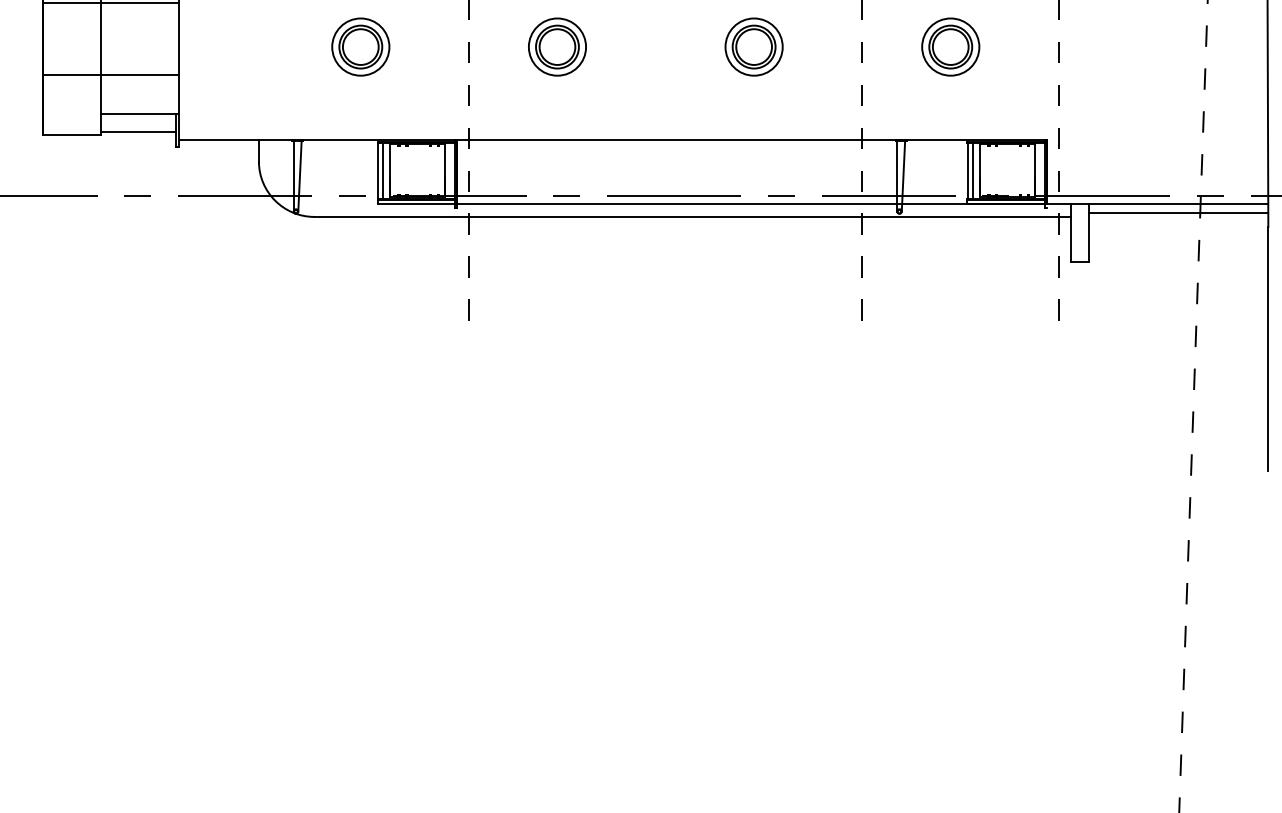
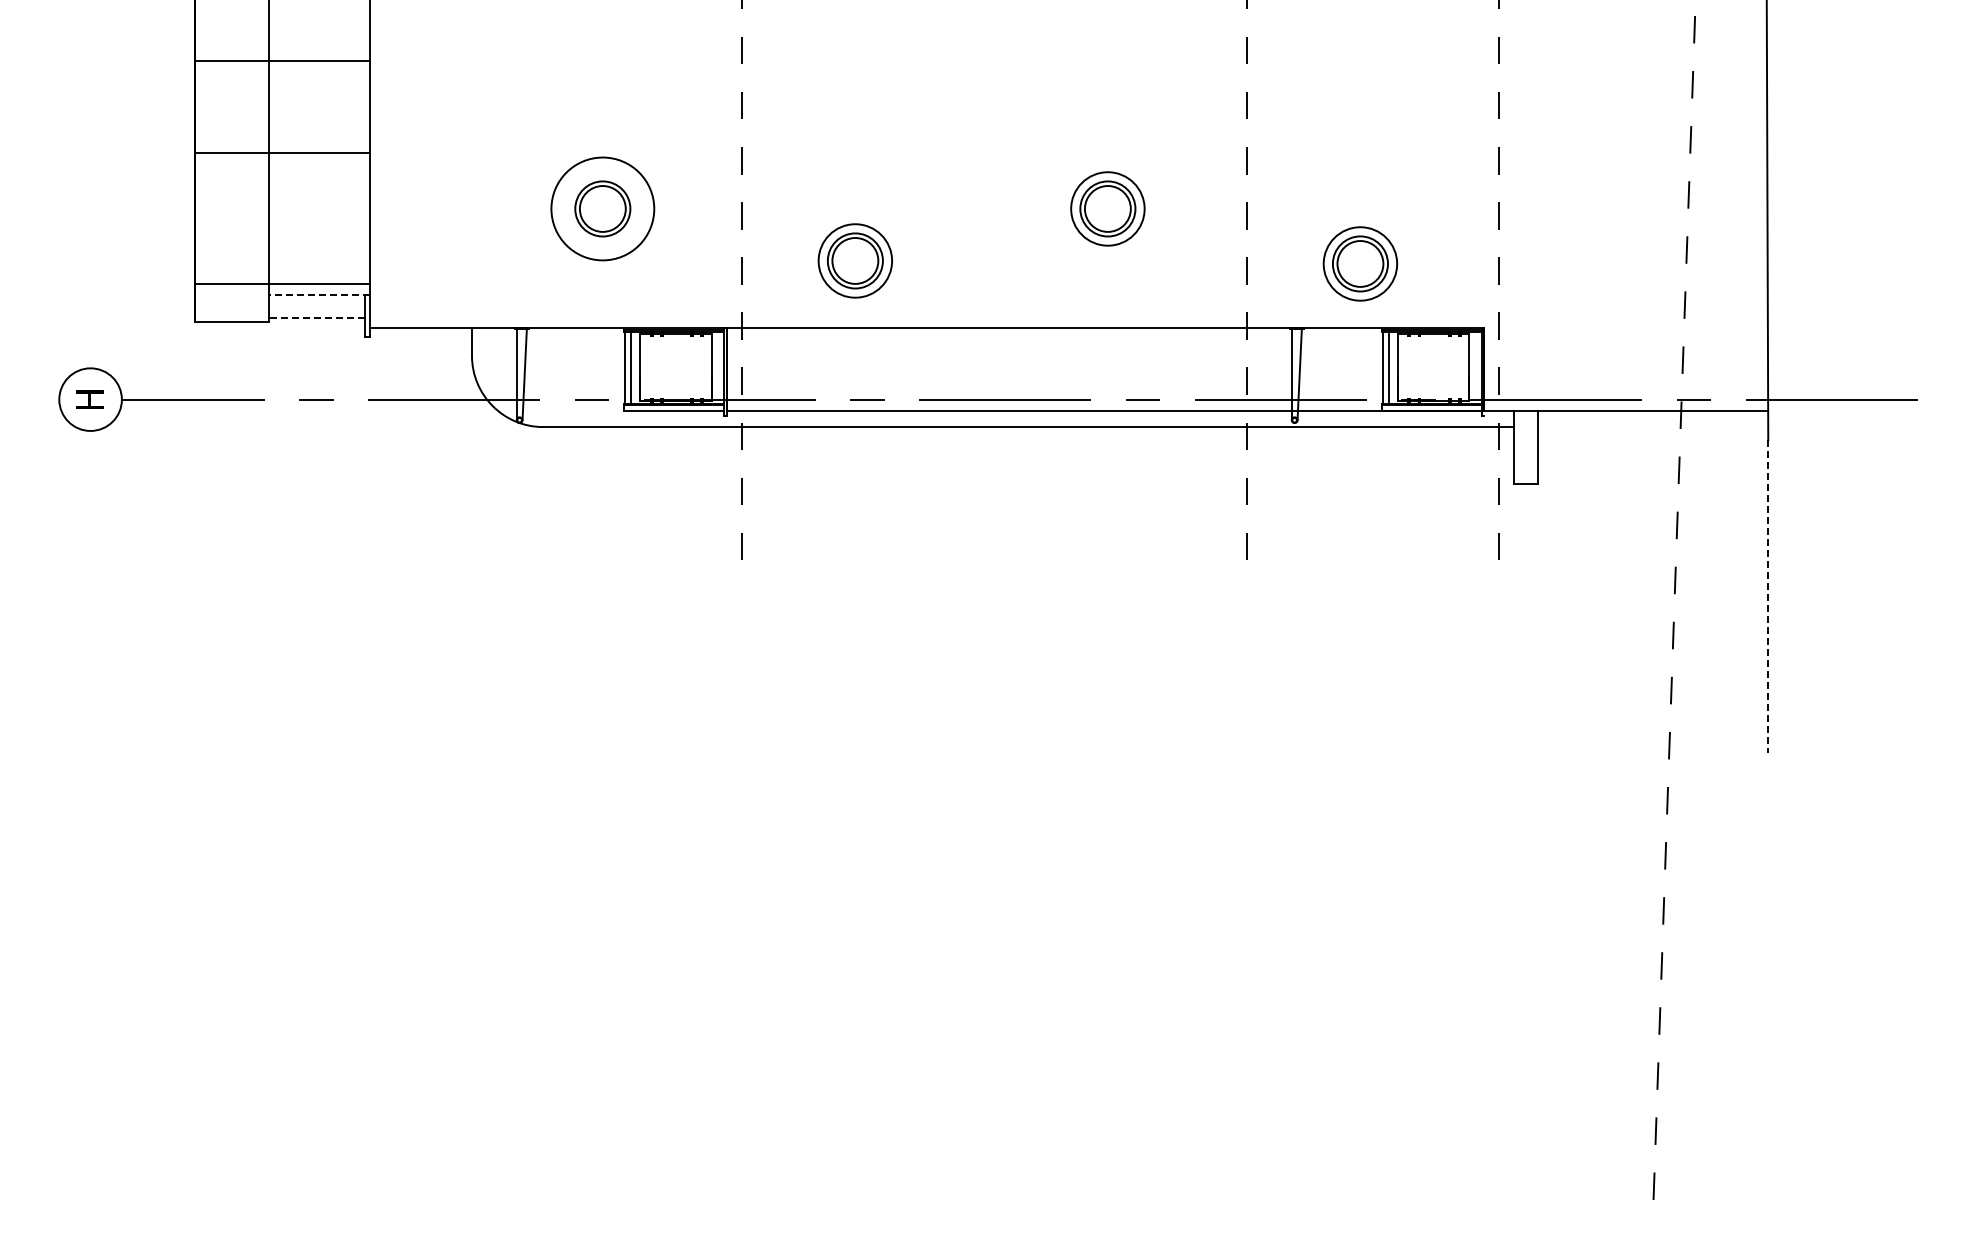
circle: (360, 46) -> (602, 208), size x1.4
part: (556, 46) -> (854, 260), moved
part: (950, 46) -> (1360, 263), moved
line: (111, 74) -> (282, 283), moved
line: (140, 114) -> (319, 295), solid -> dashed
line: (137, 132) -> (316, 318), solid -> dashed
line: (1178, 212) -> (1653, 421), removed
line: (1268, 348) -> (1768, 596), solid -> dashed

